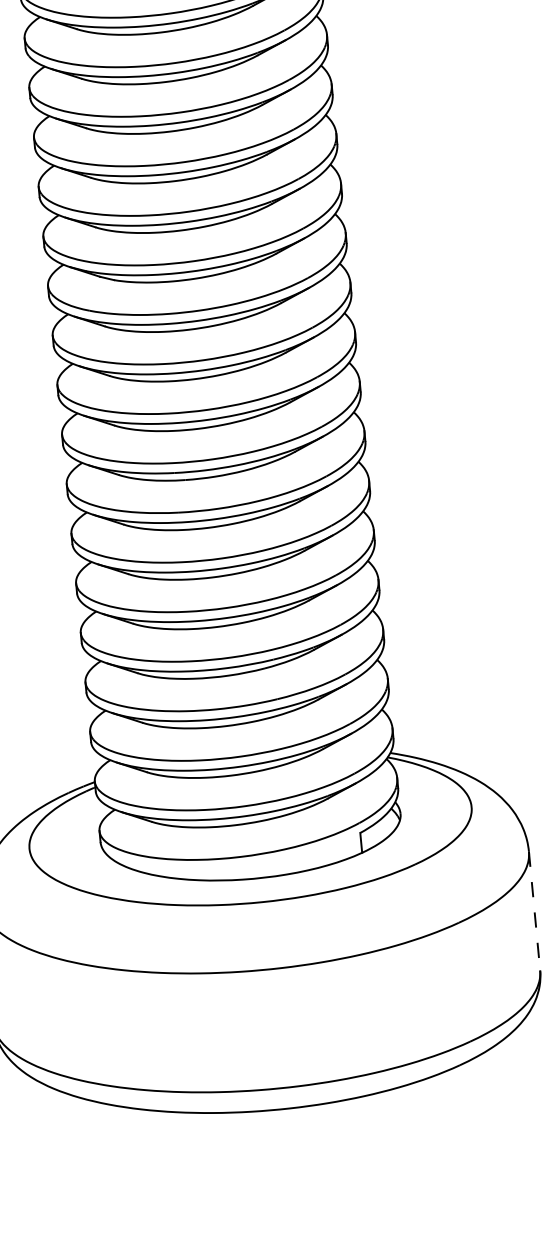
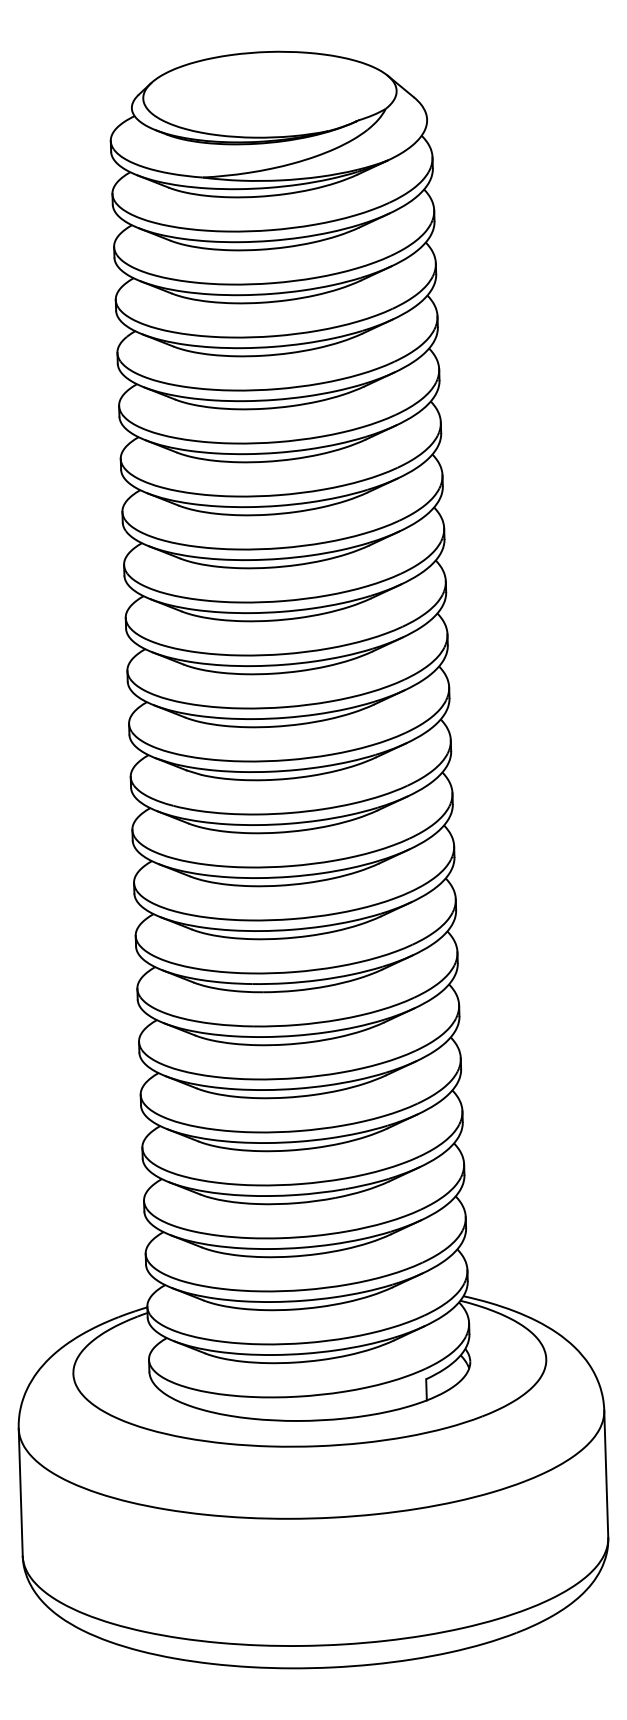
line: (534, 910) -> (606, 1473), dashed -> solid

